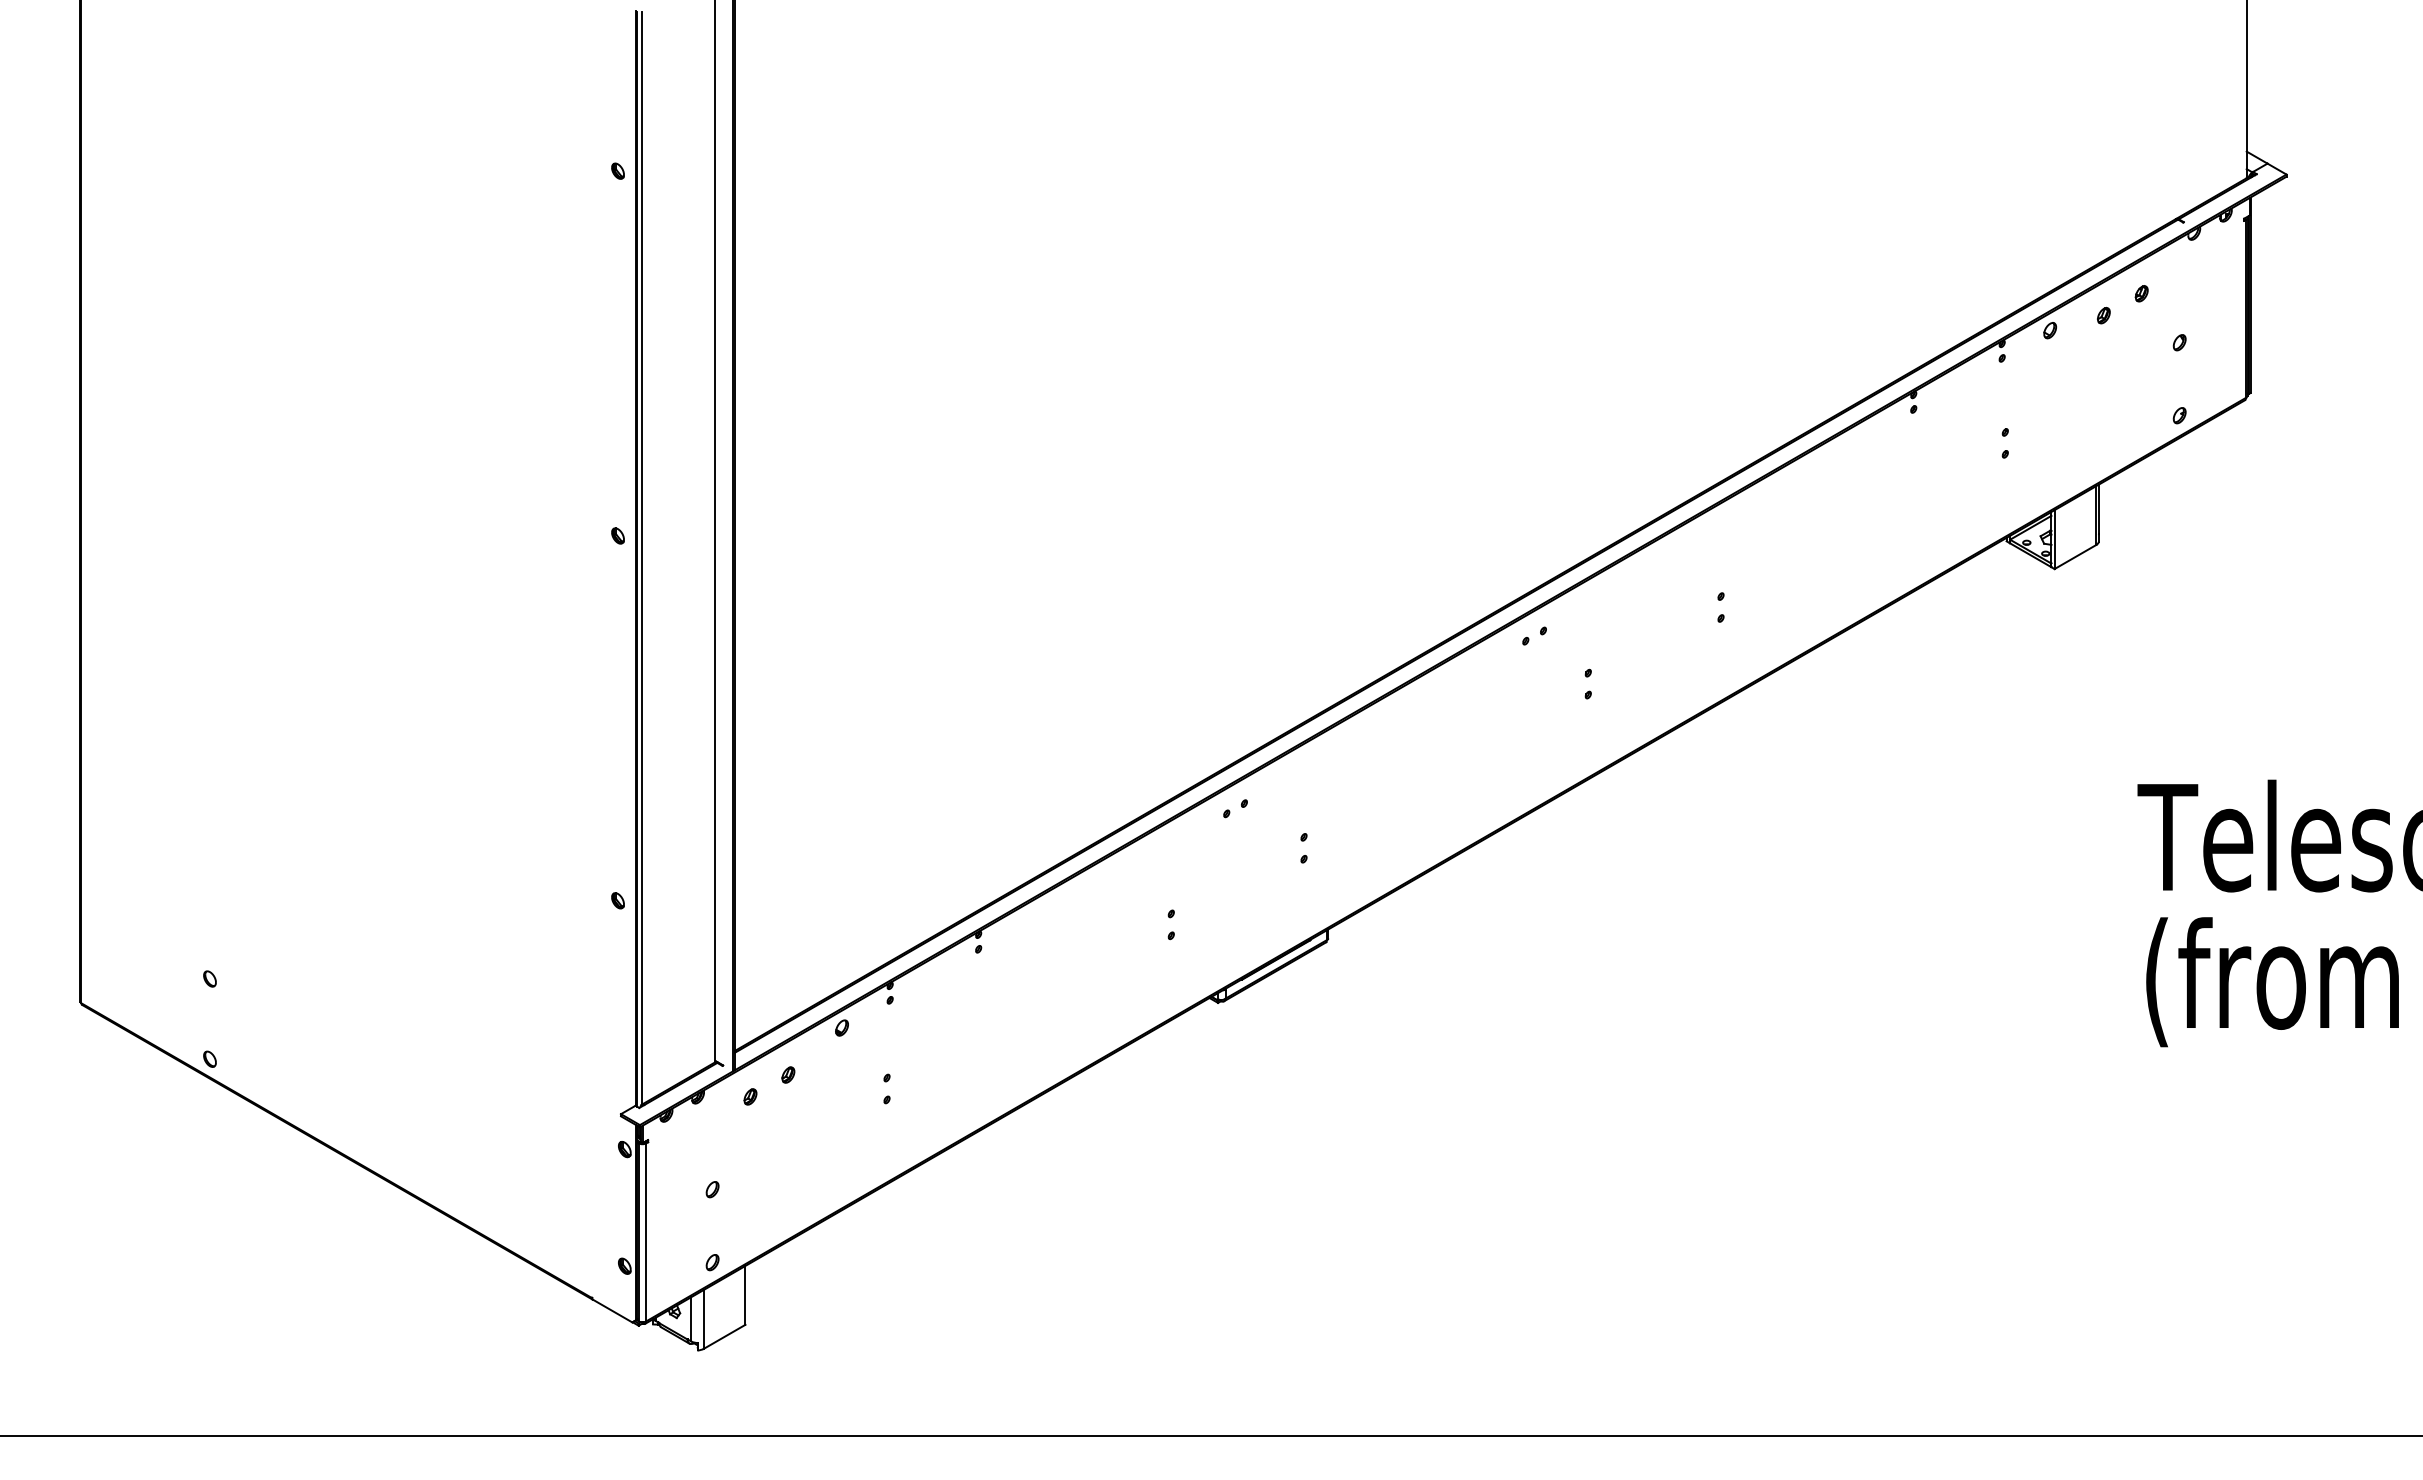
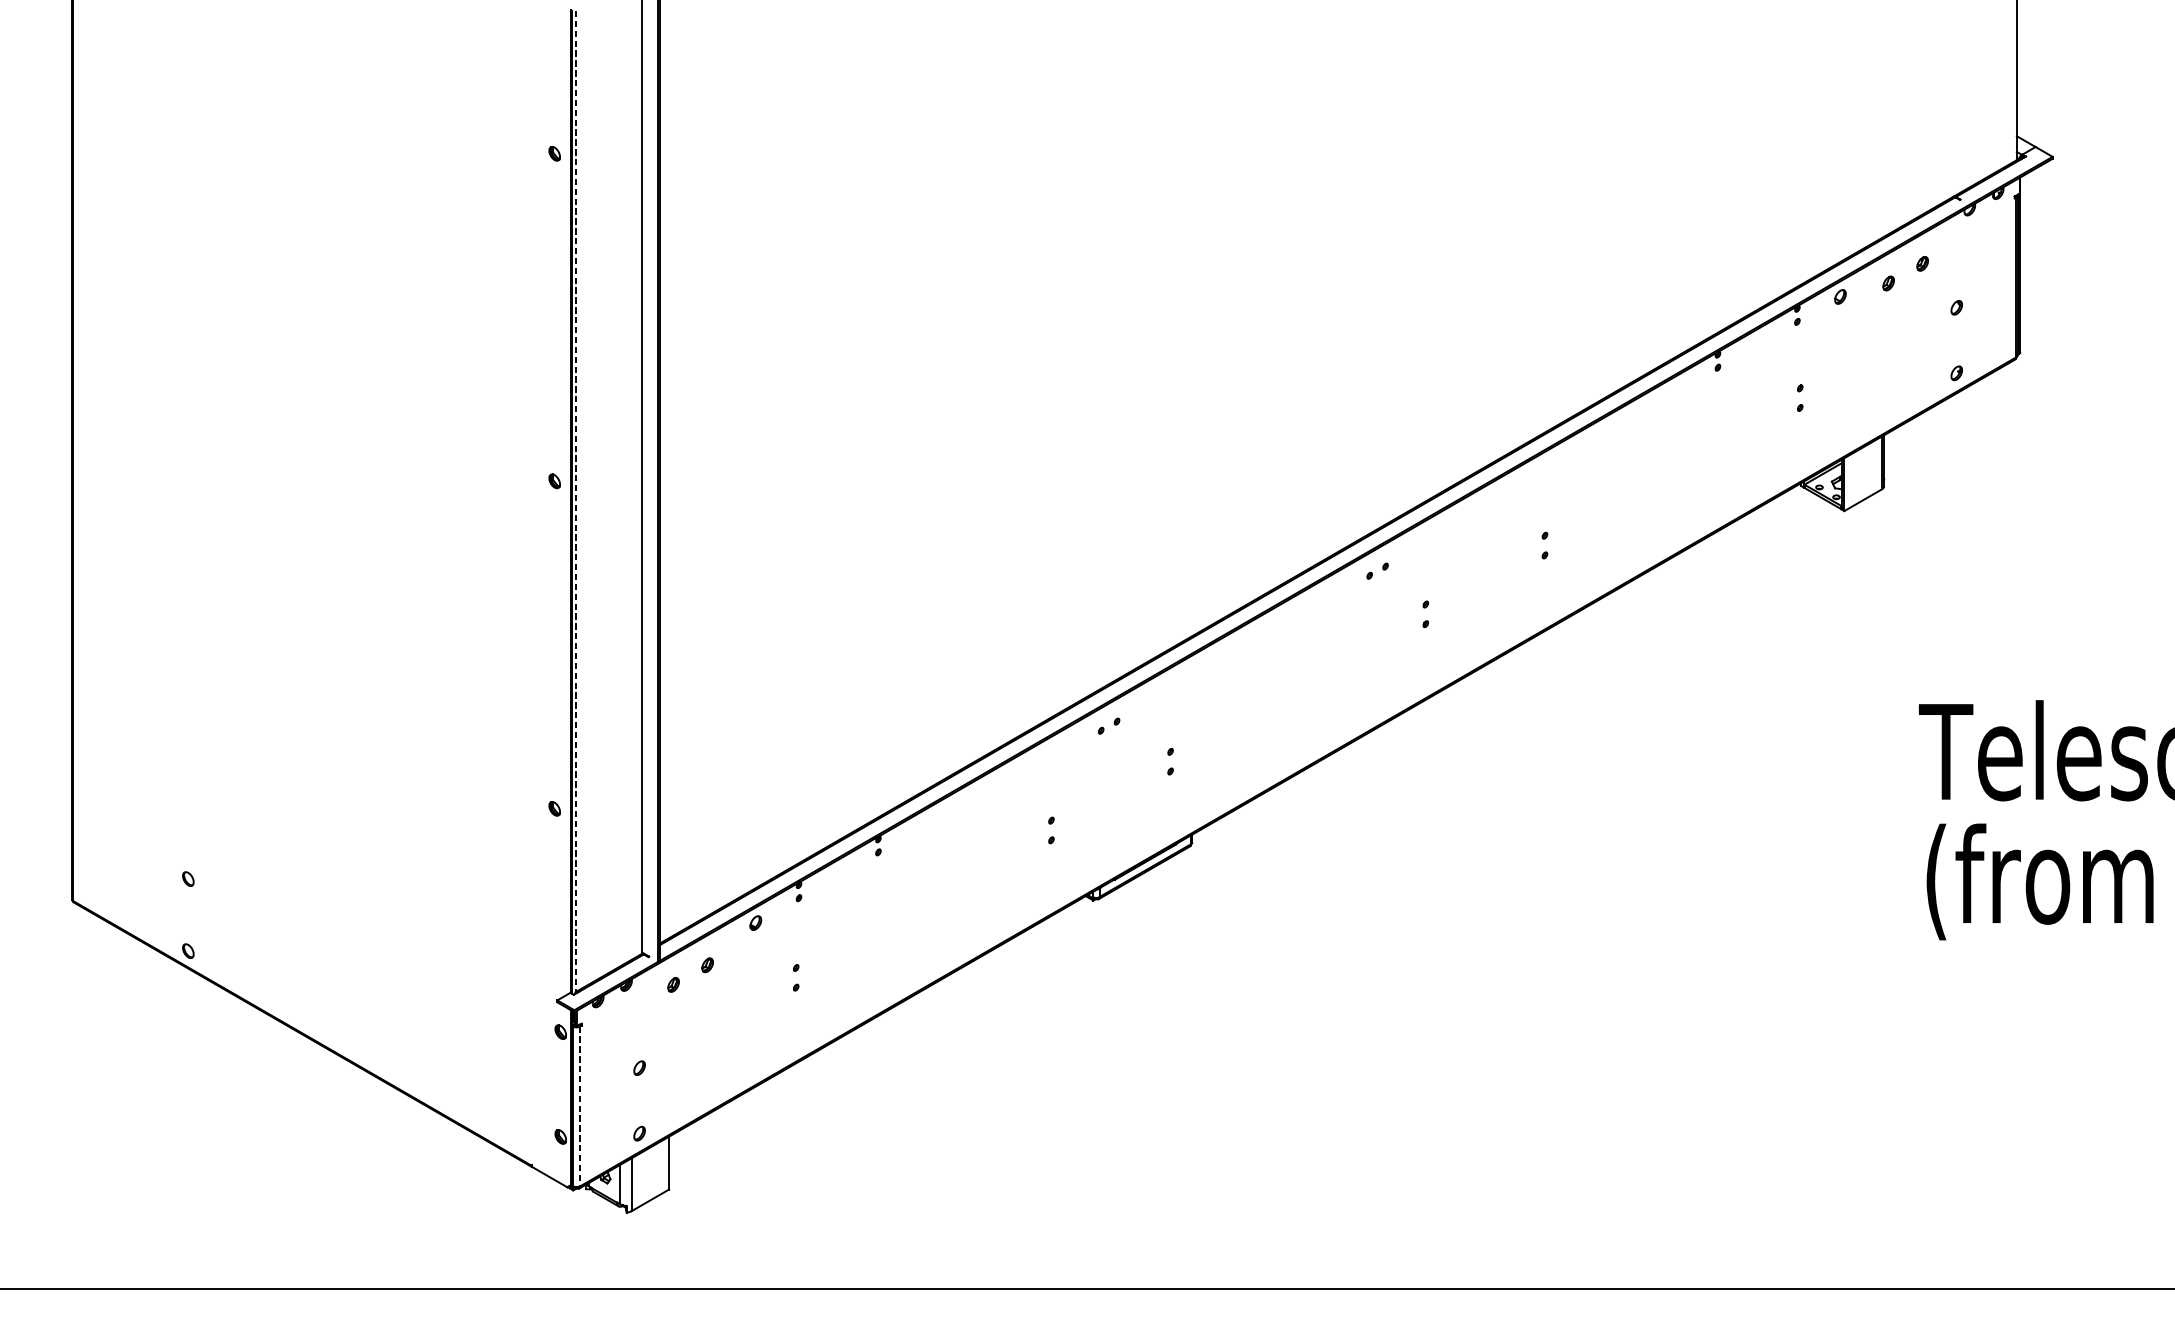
line: (641, 558) -> (575, 501), solid -> dashed
line: (646, 1232) -> (580, 1106), solid -> dashed

